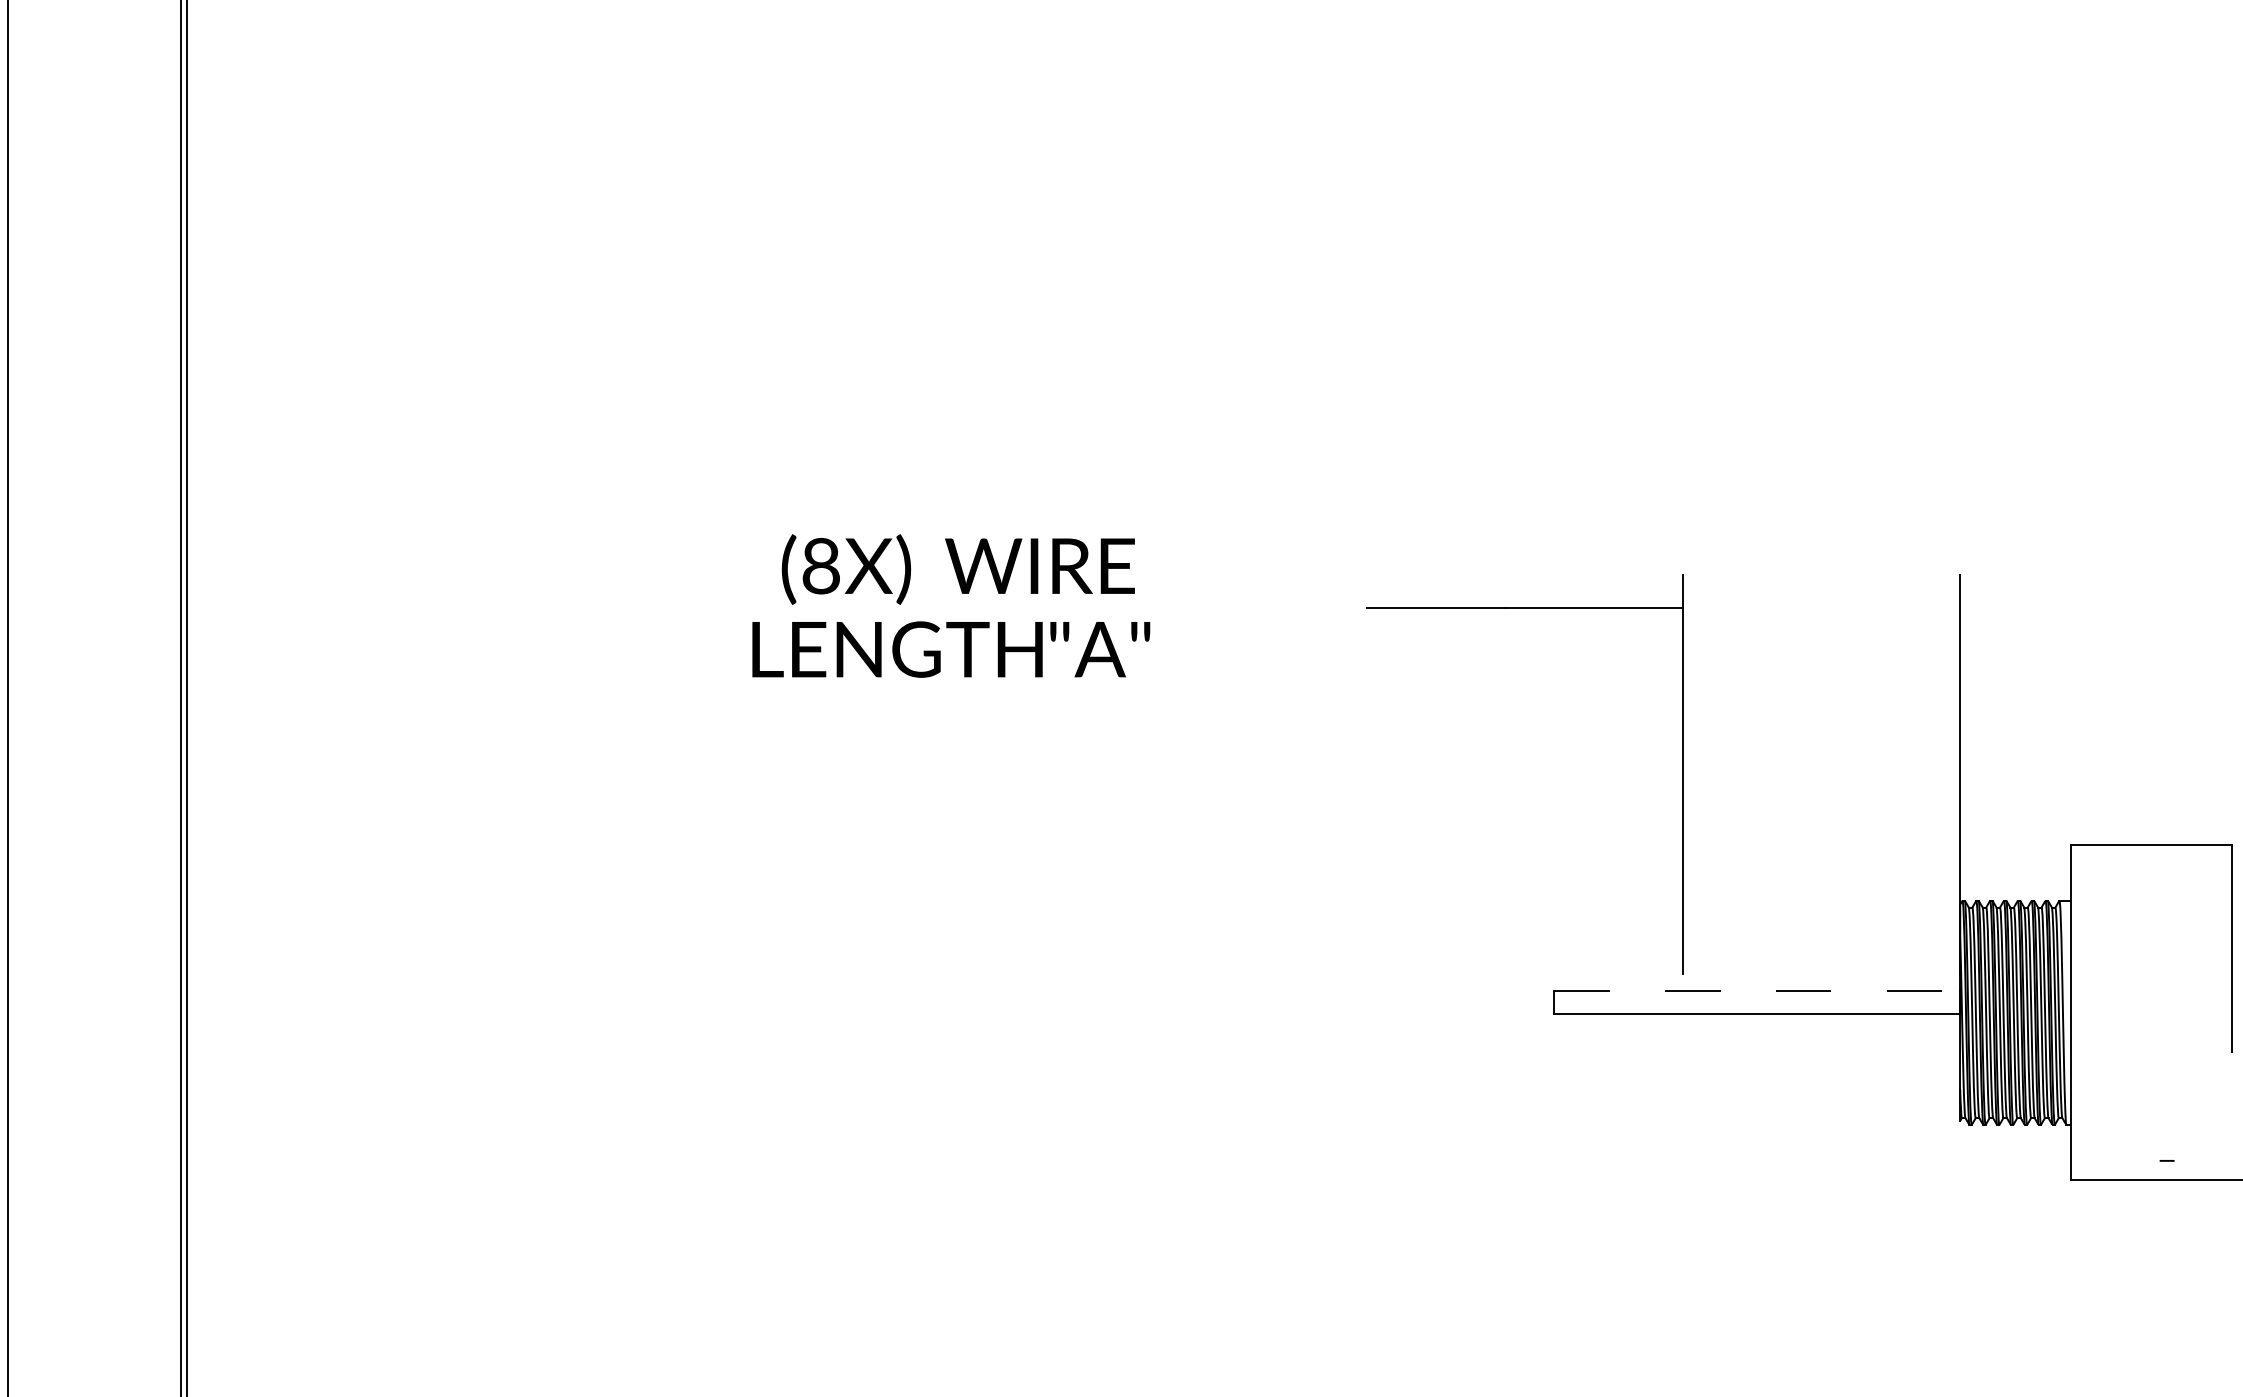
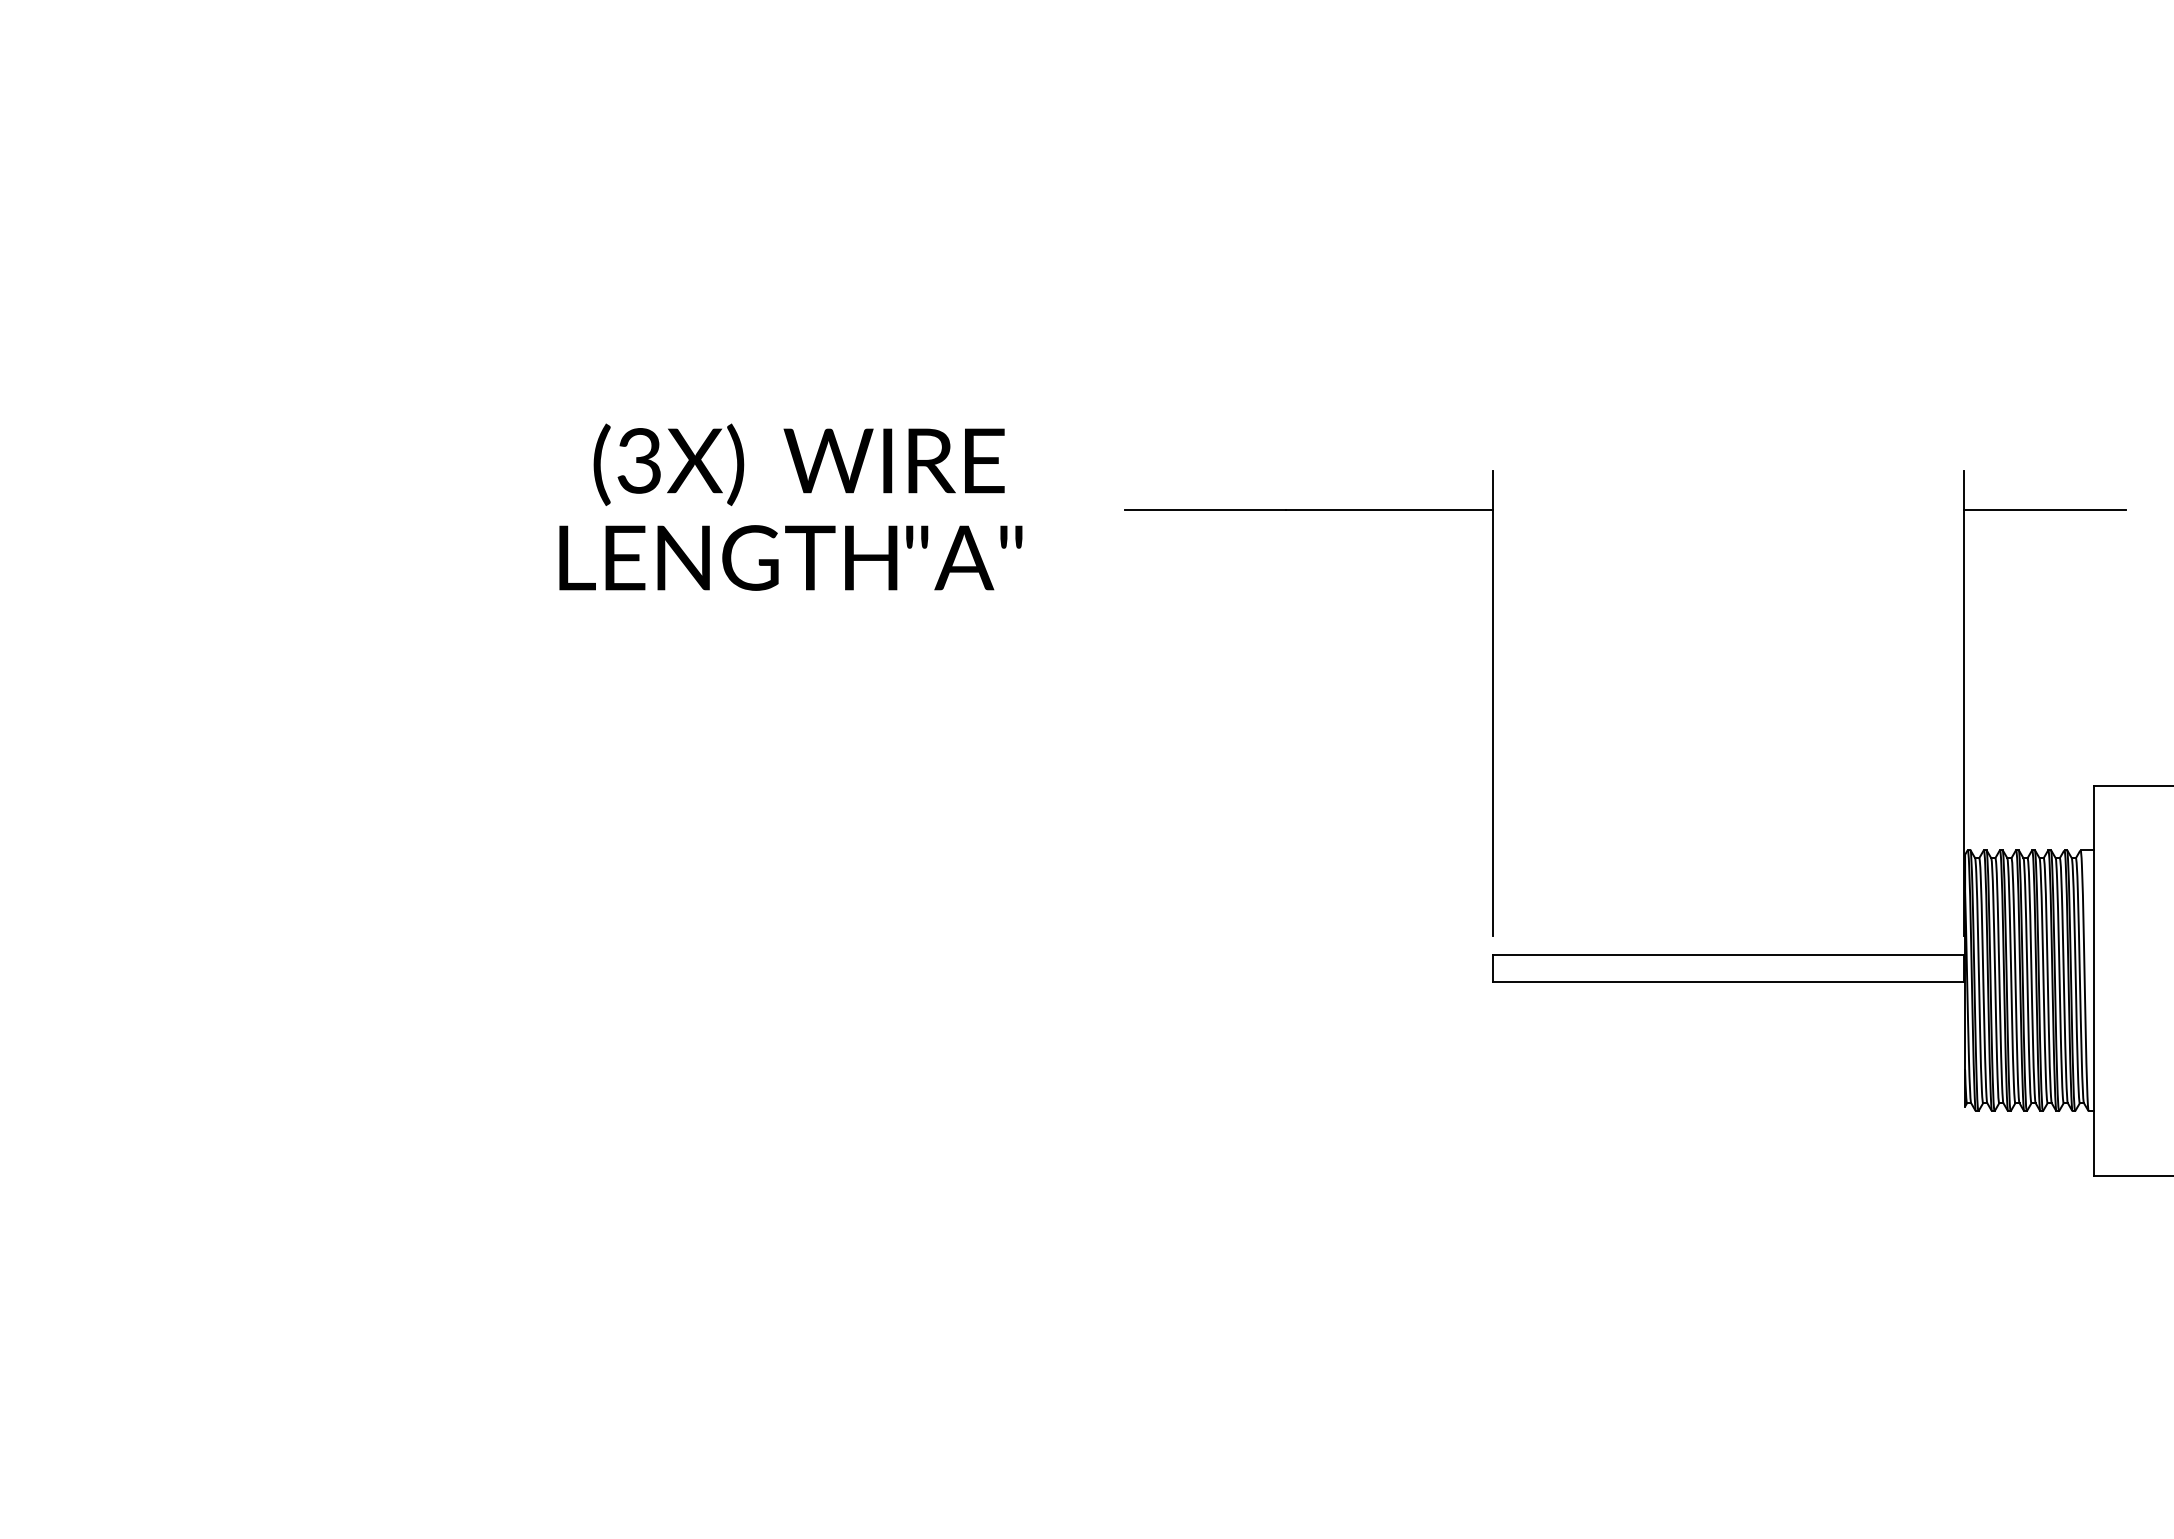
text: (820, 566) -> (638, 461), (8X) -> (3X)
line: (2028, 608) -> (2044, 510), added
part: (1682, 774) -> (1491, 703), moved
line: (1757, 990) -> (1729, 954), dashed -> solid

